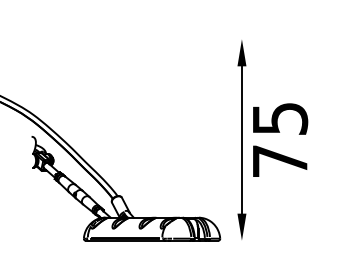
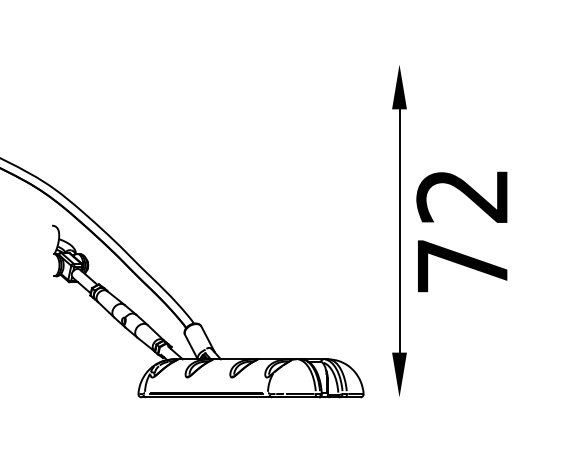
text: (280, 119) -> (463, 197), 75 -> 72

